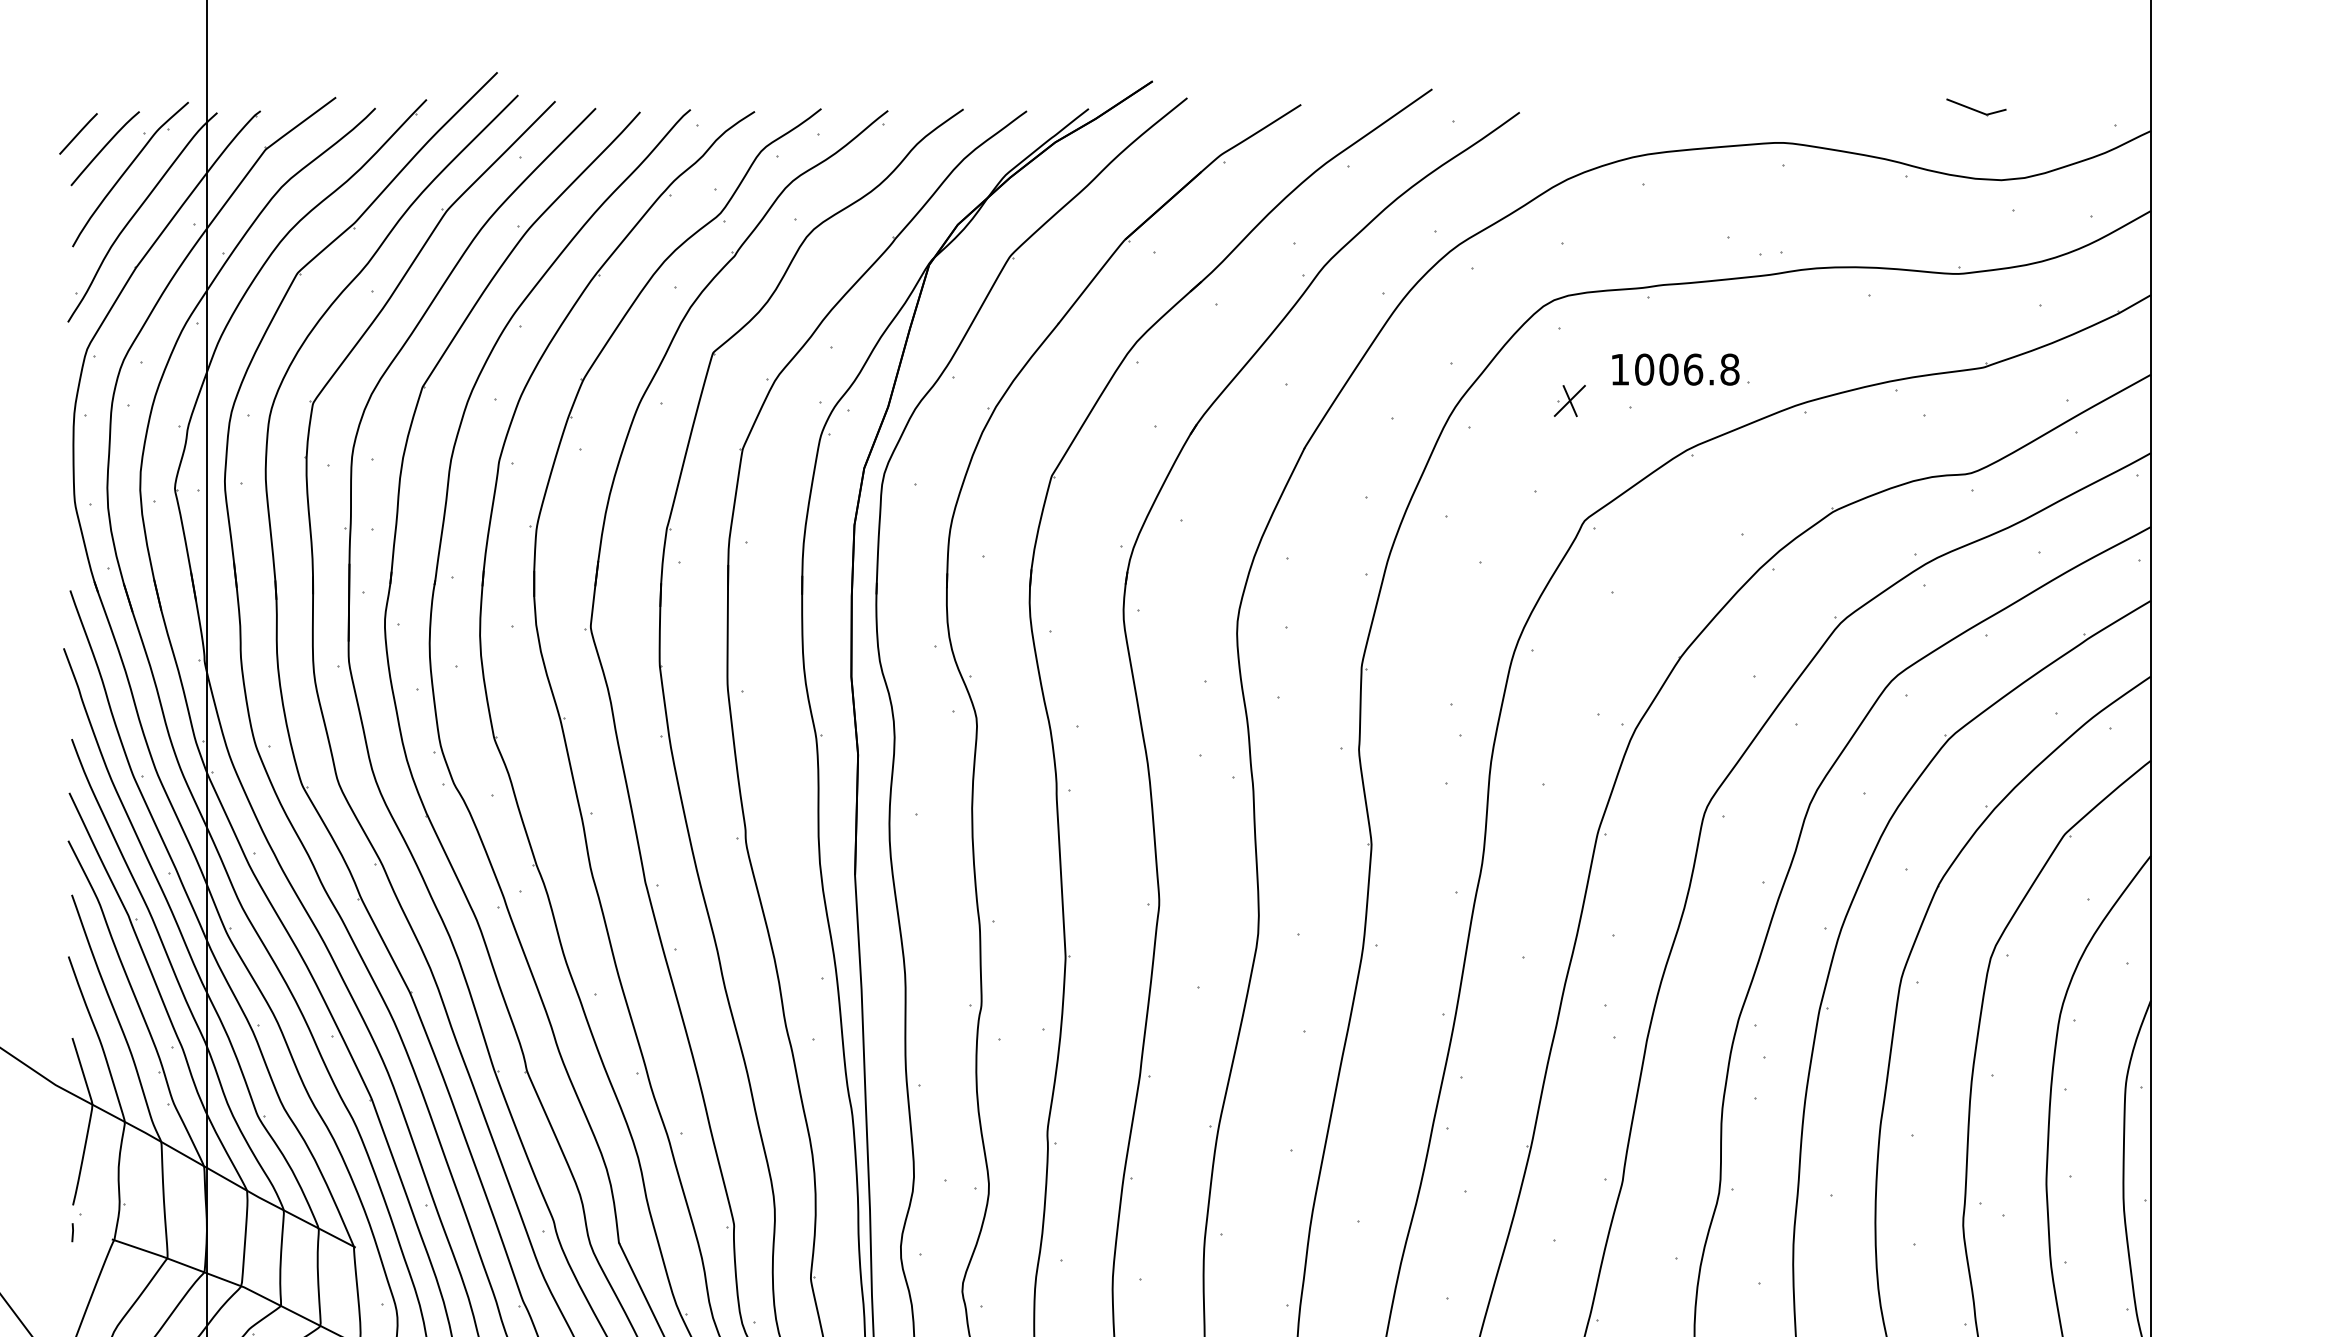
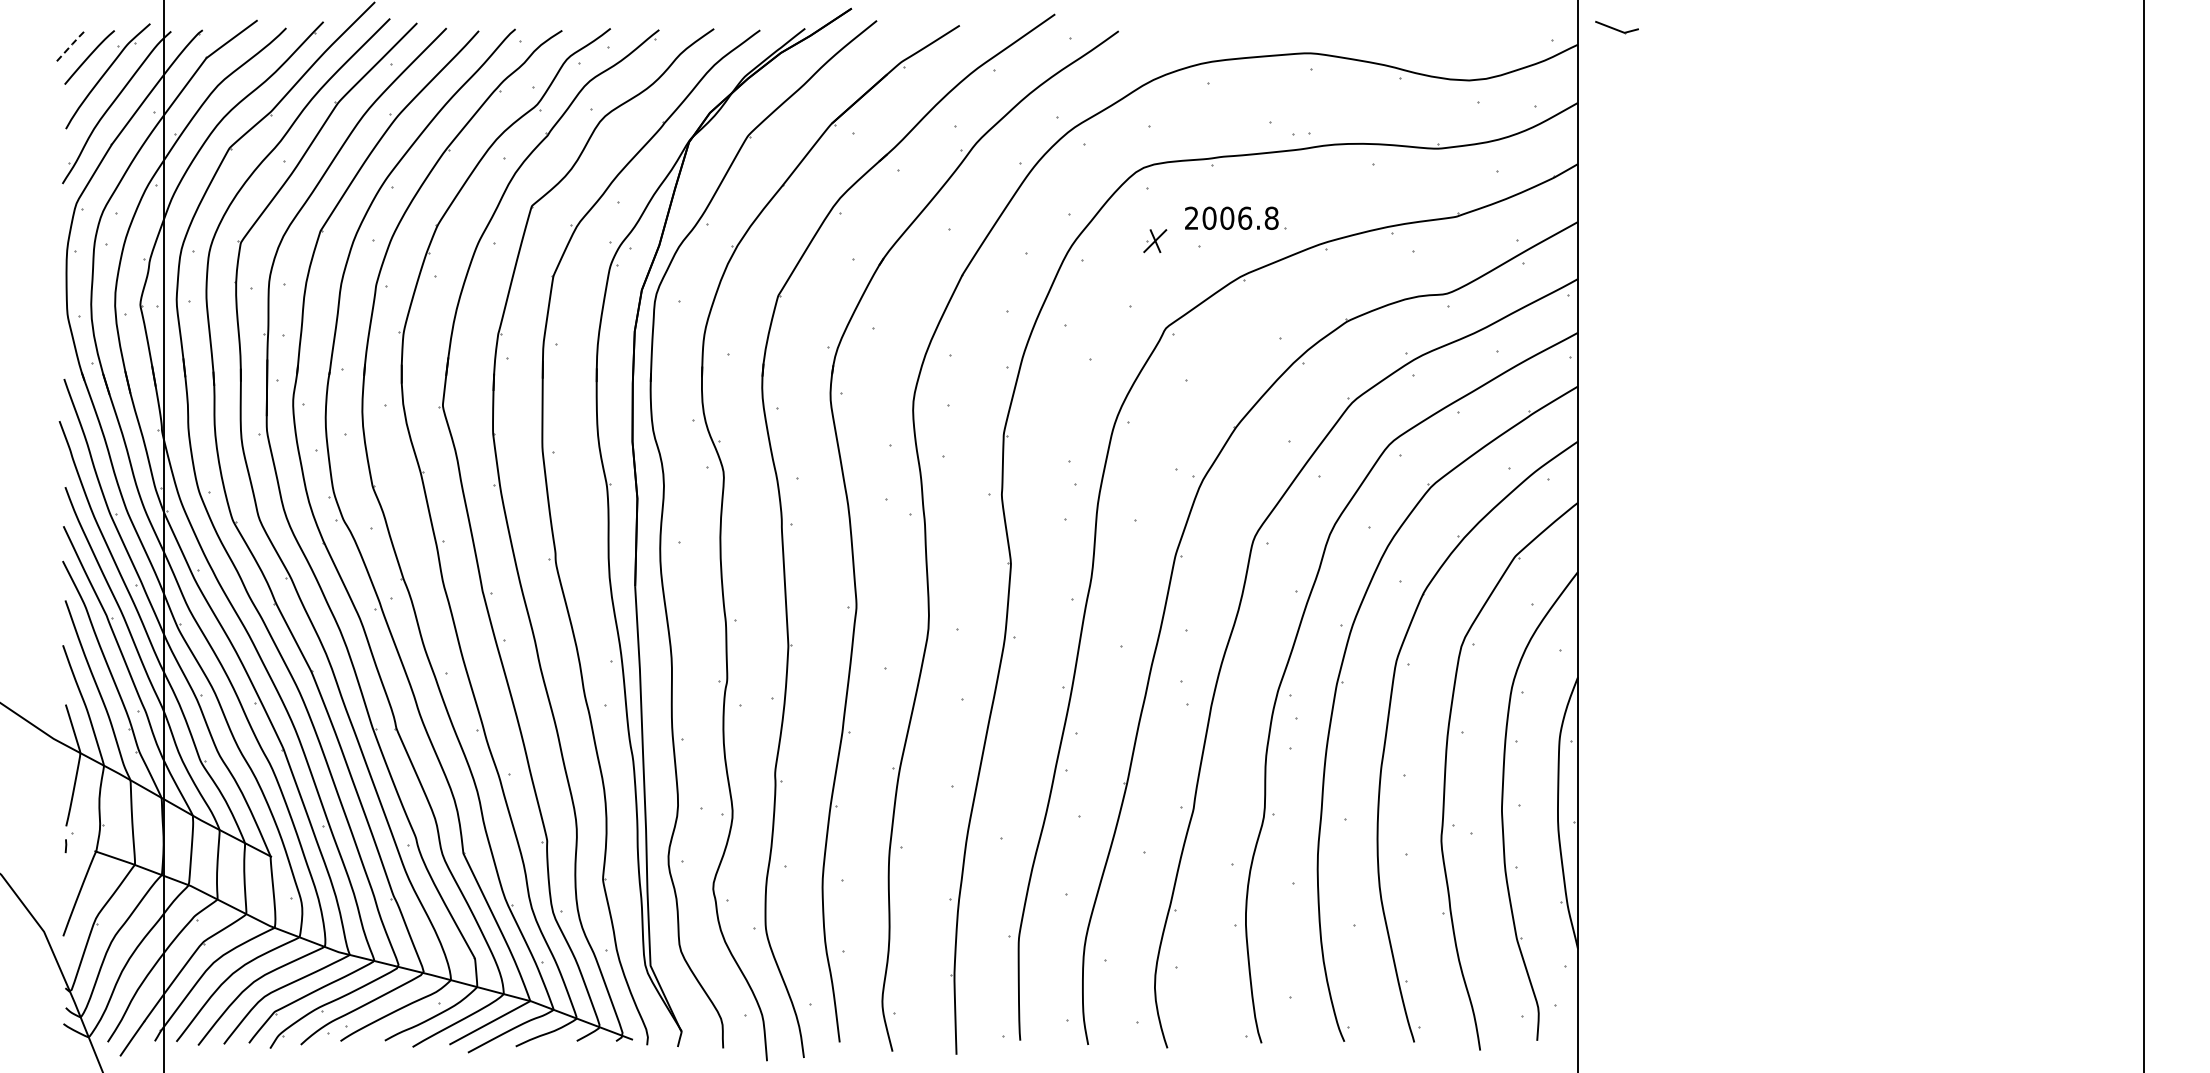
part: (1975, 107) -> (1616, 27), moved
line: (78, 132) -> (70, 45), solid -> dashed
text: (1619, 368) -> (1191, 217), 1006.8 -> 2006.8

